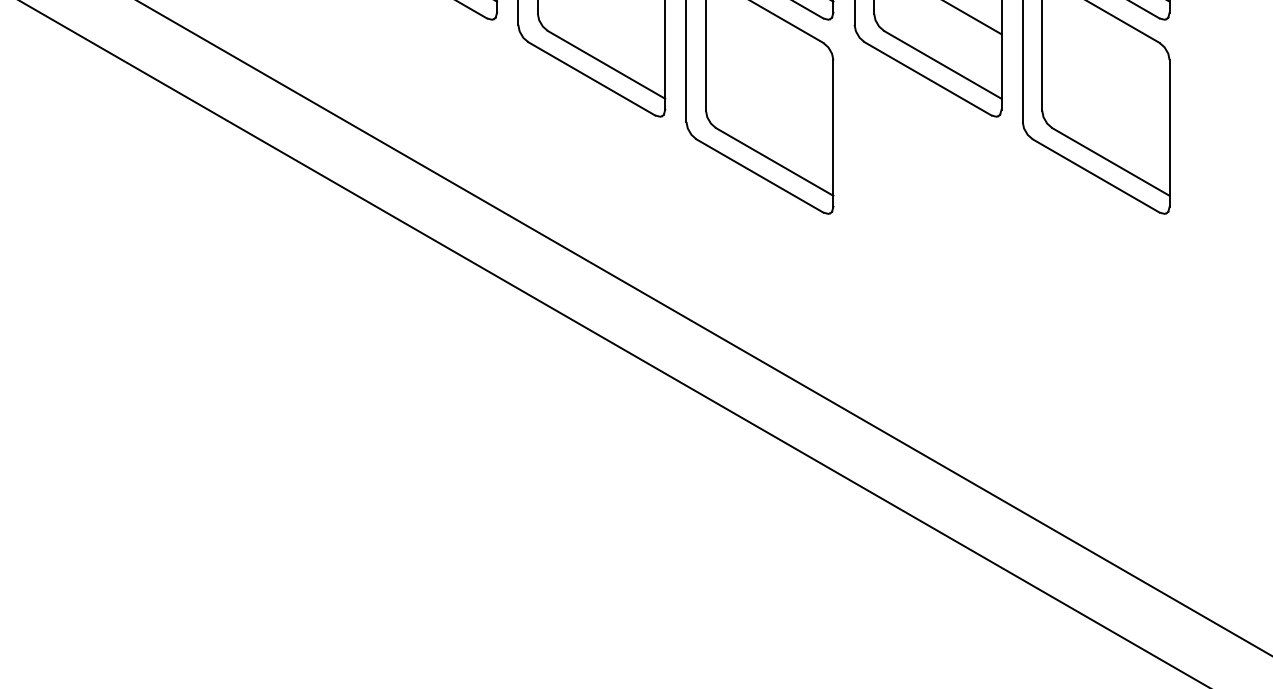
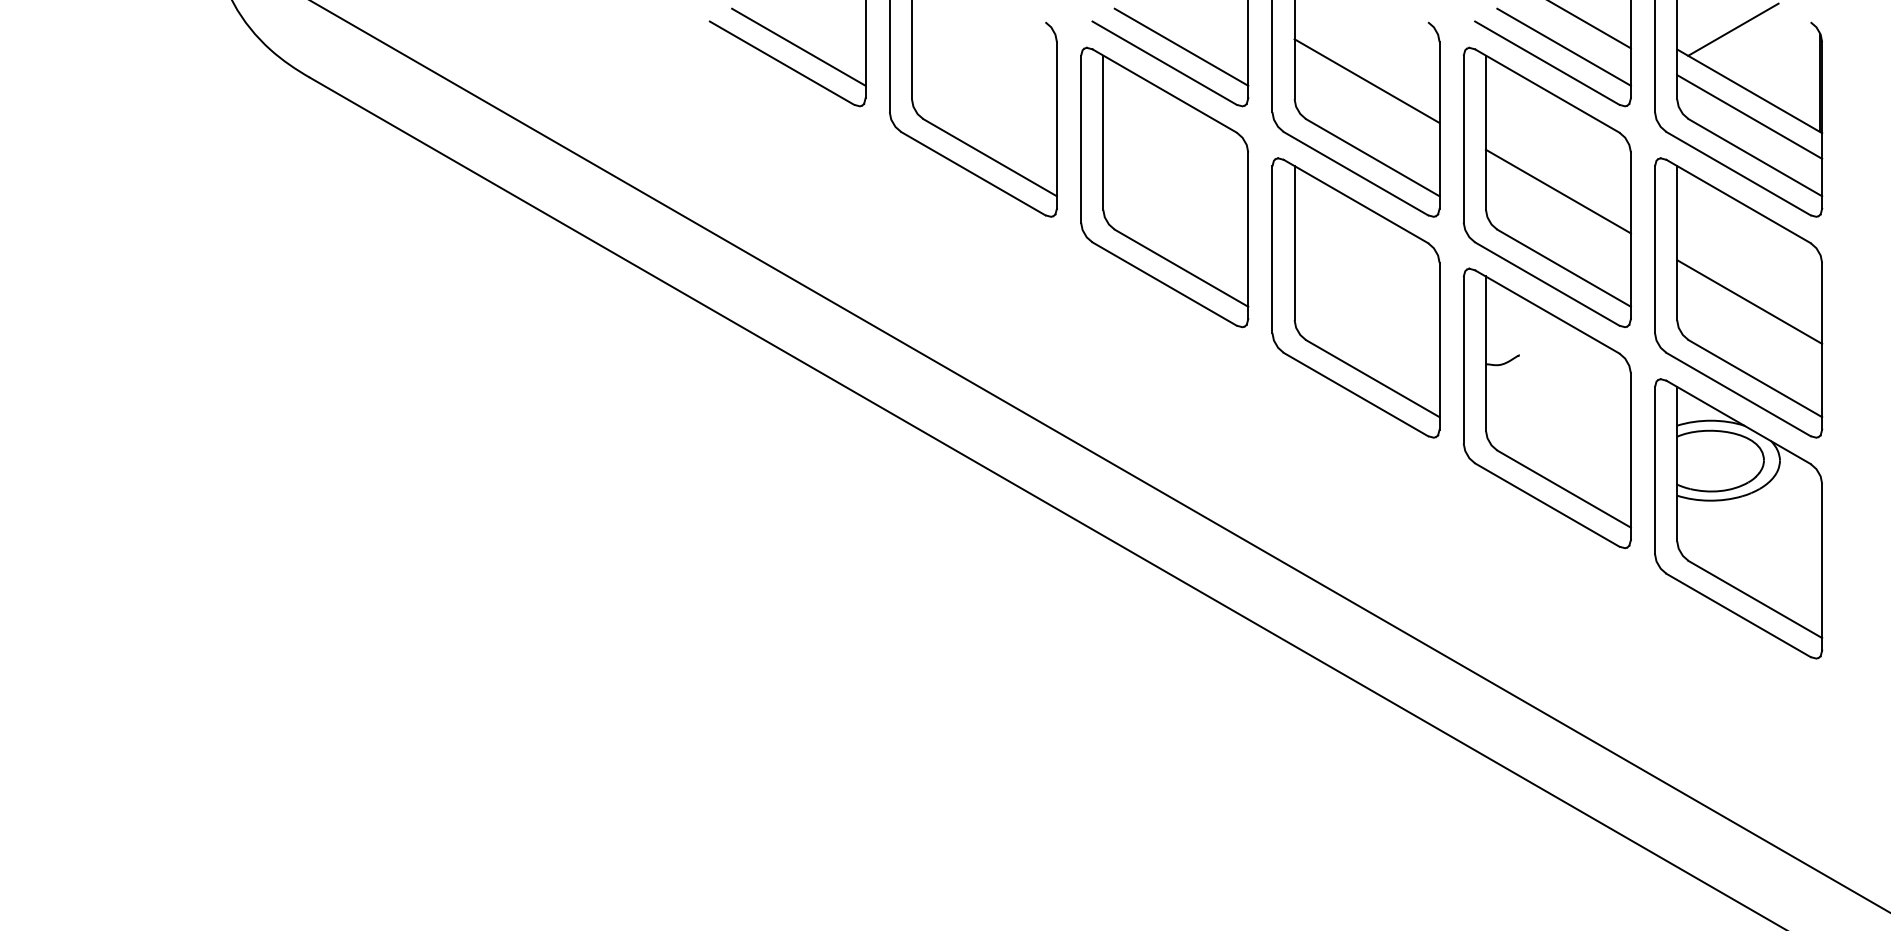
line: (1105, 94) -> (1749, 301), added
part: (927, 188) -> (1546, 408), added
part: (1096, 284) -> (1738, 518), added

